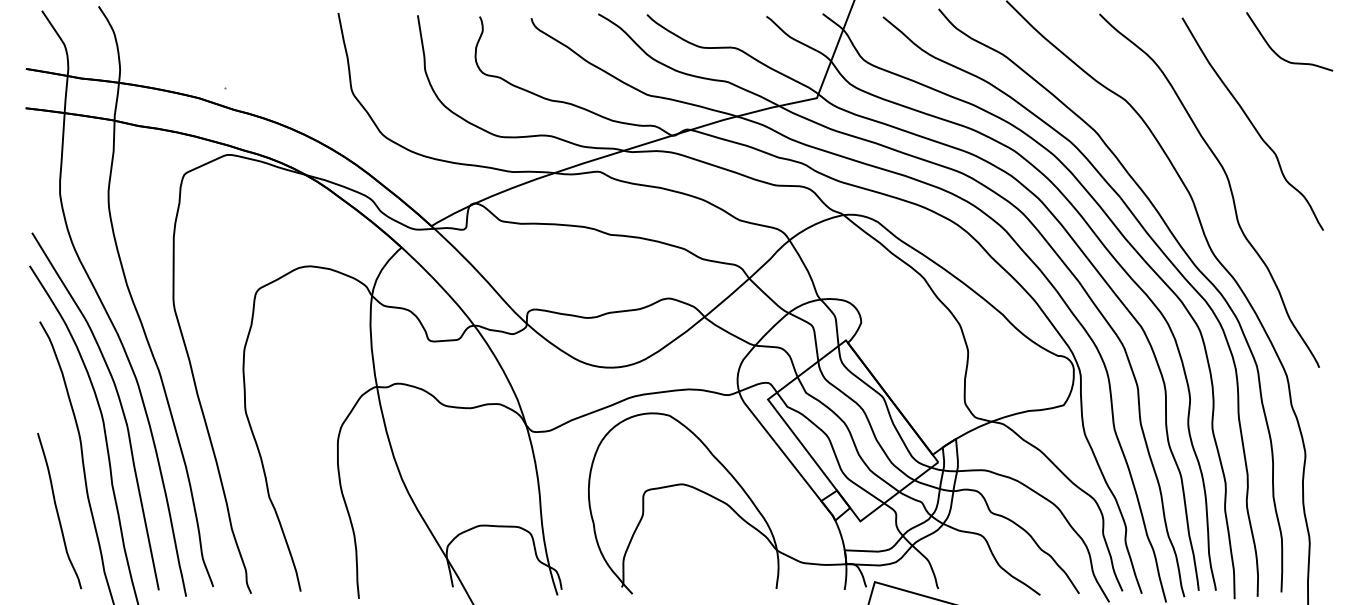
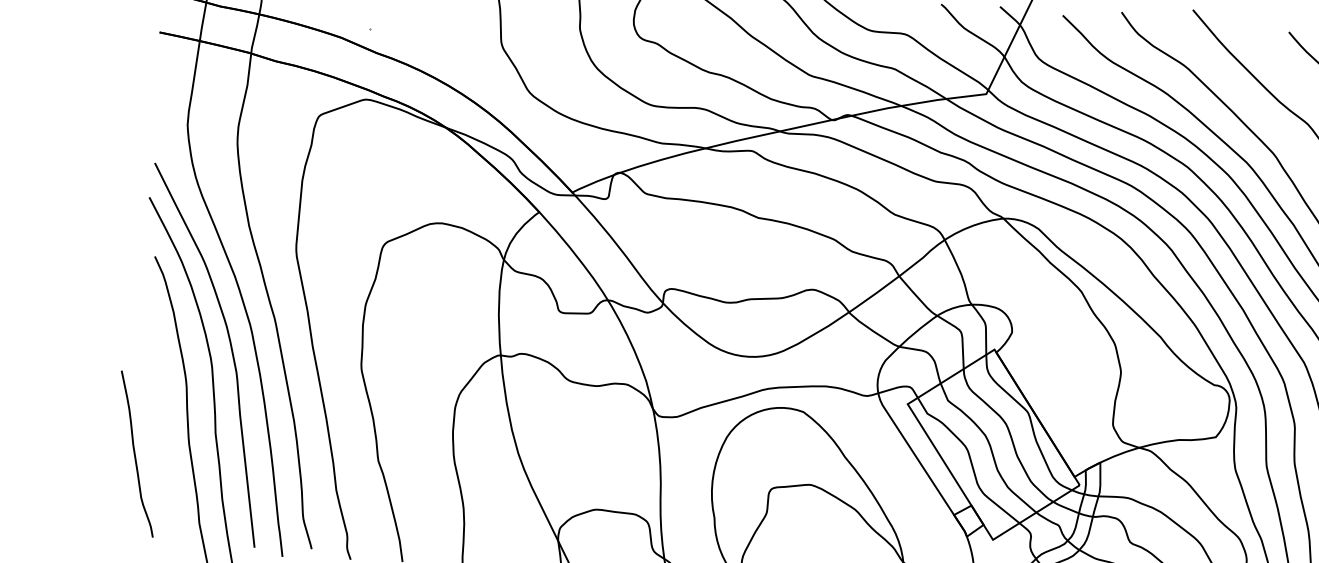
curve: (58, 511) -> (136, 454), moved

